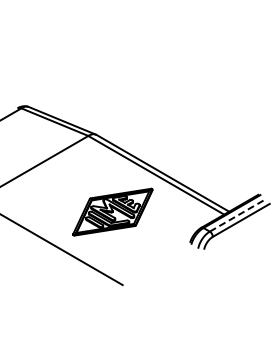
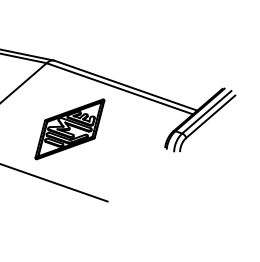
part: (112, 211) -> (69, 128), moved
line: (238, 215) -> (207, 112), dashed -> solid

